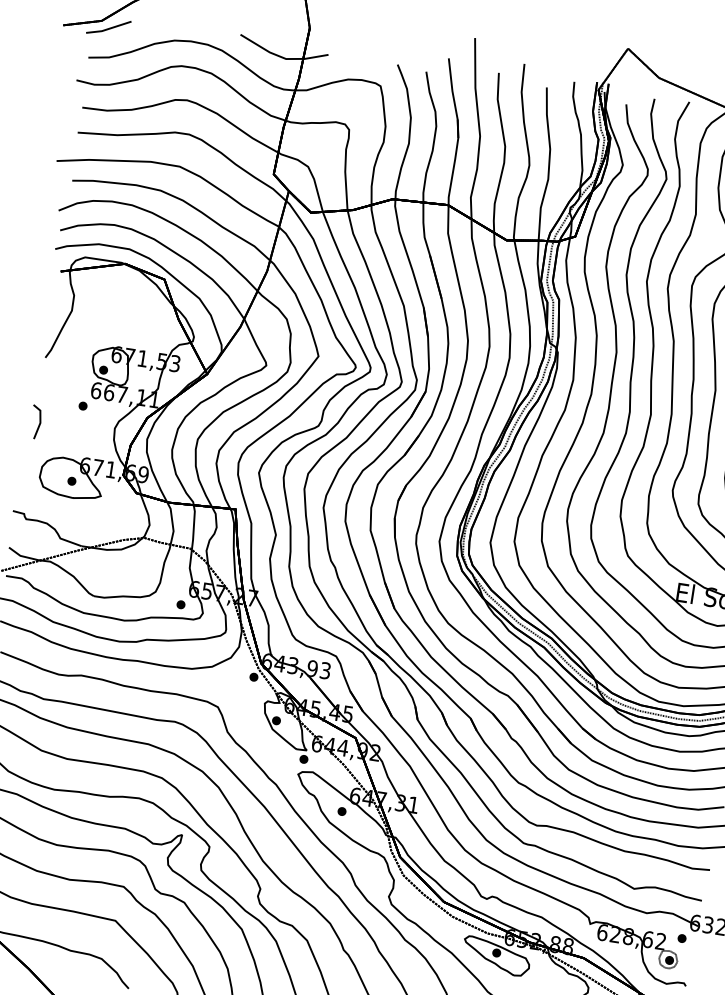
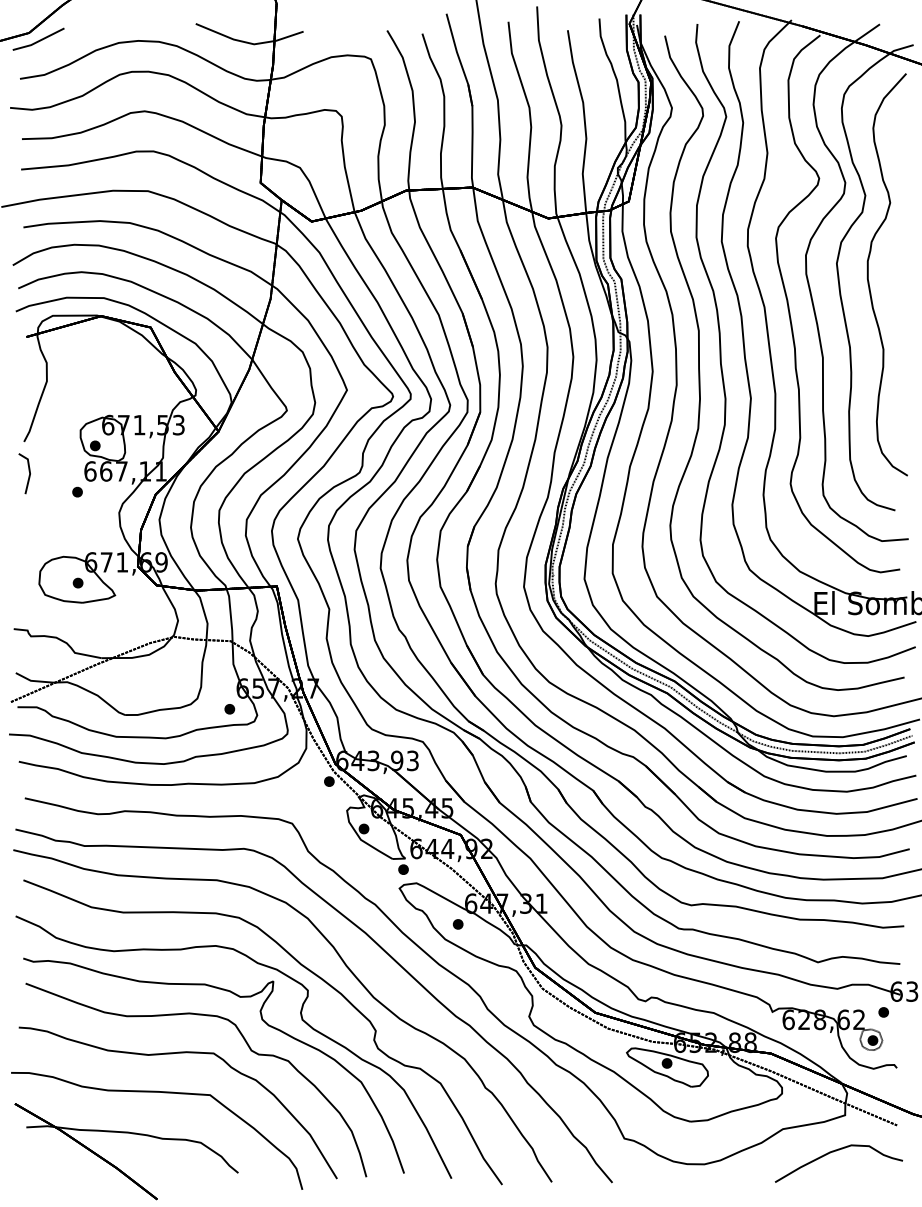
line: (39, 420) -> (28, 471), moved

